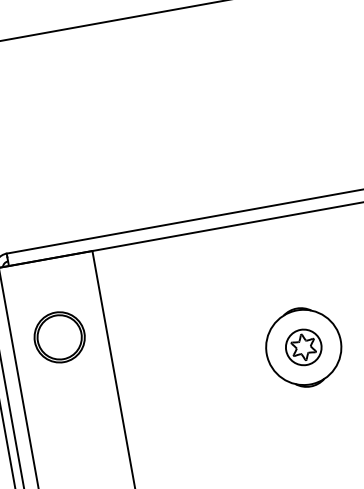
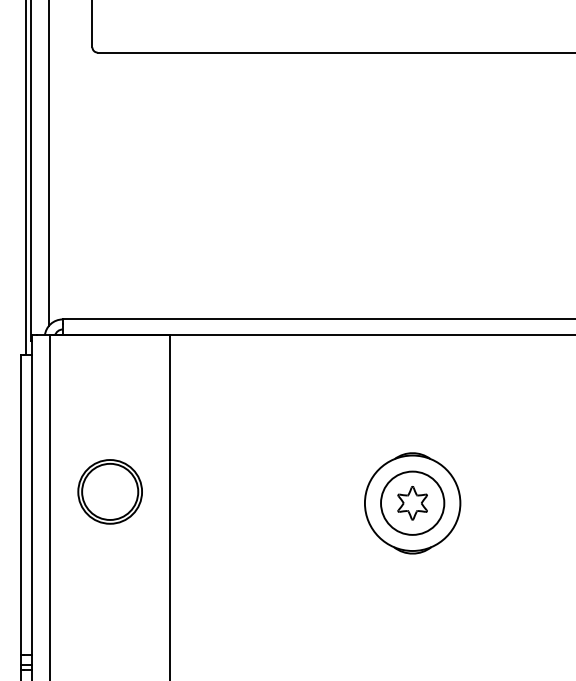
part: (59, 337) -> (109, 491), moved
circle: (303, 346) -> (412, 502), size x1.4

